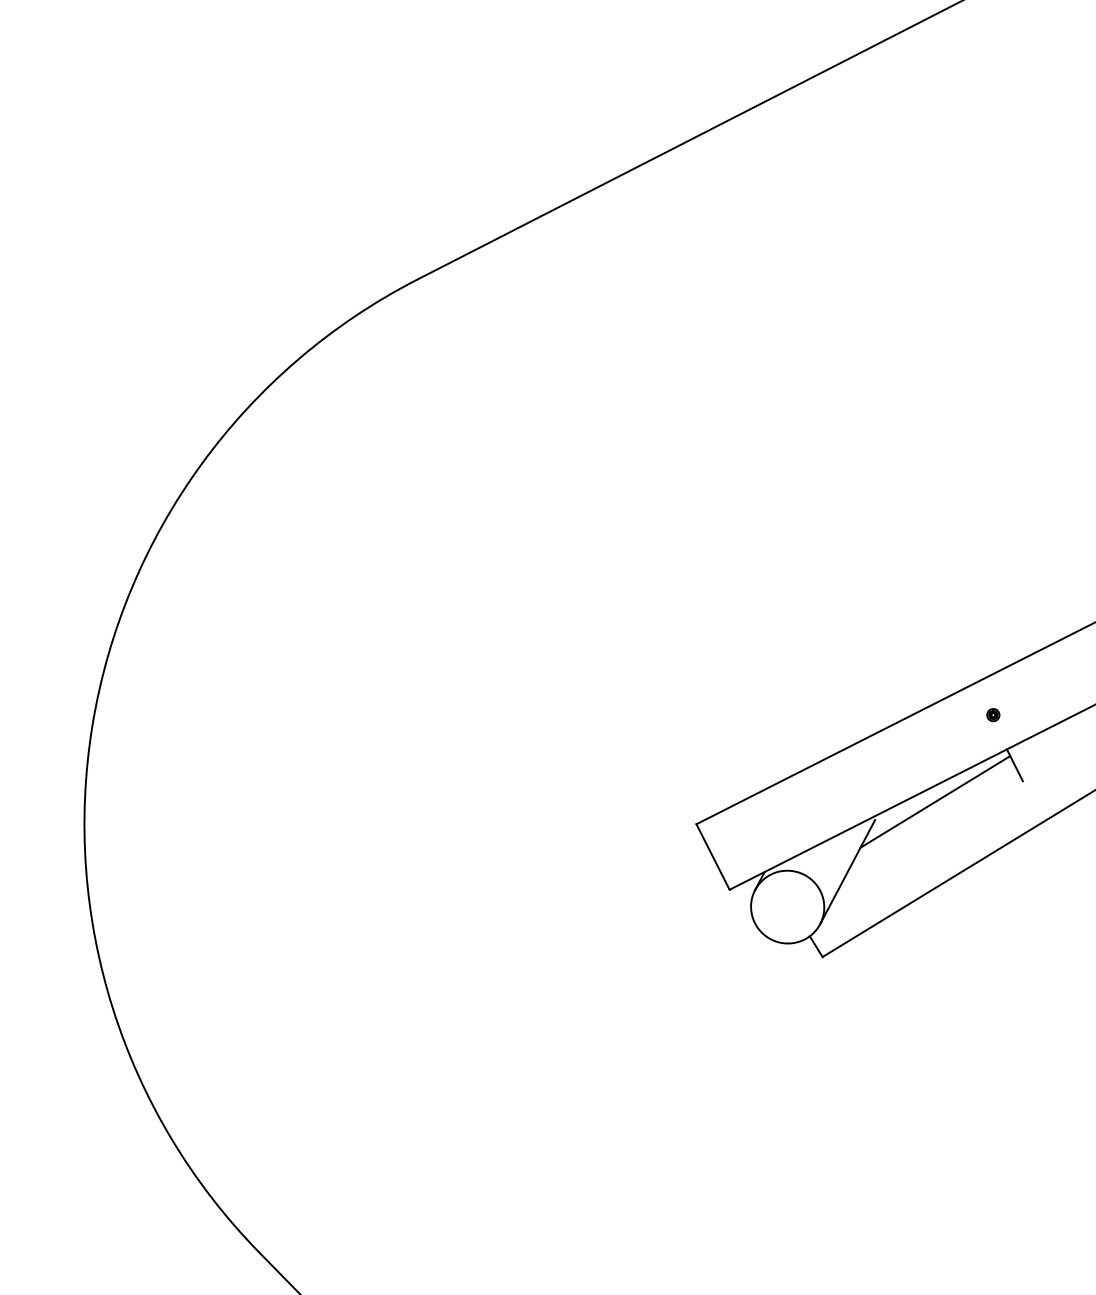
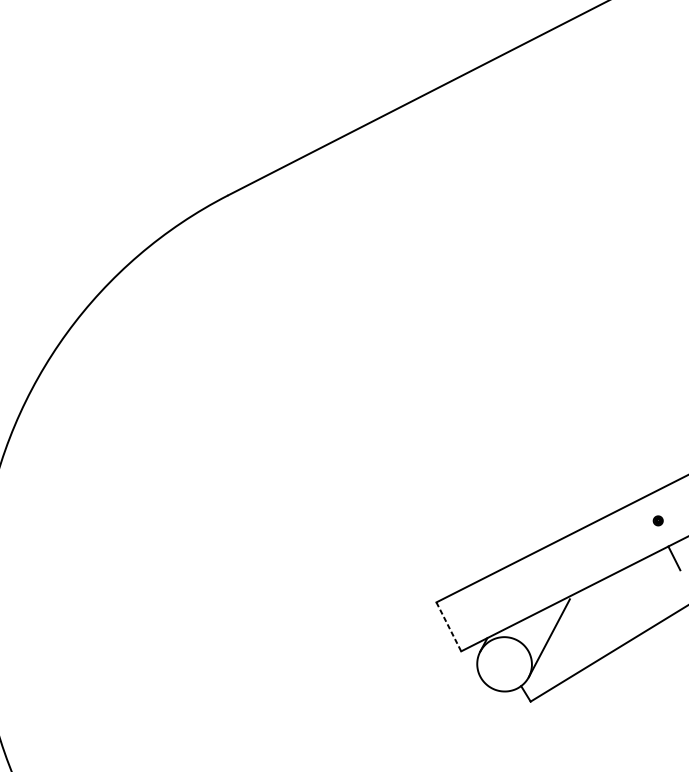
line: (935, 801) -> (615, 585), removed
line: (713, 857) -> (449, 627), solid -> dashed

